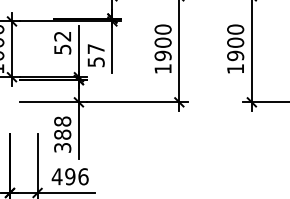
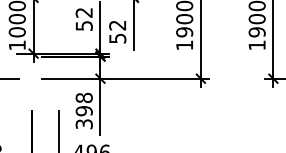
text: (95, 49) -> (117, 25), 57 -> 52
text: (62, 134) -> (84, 110), 388 -> 398

